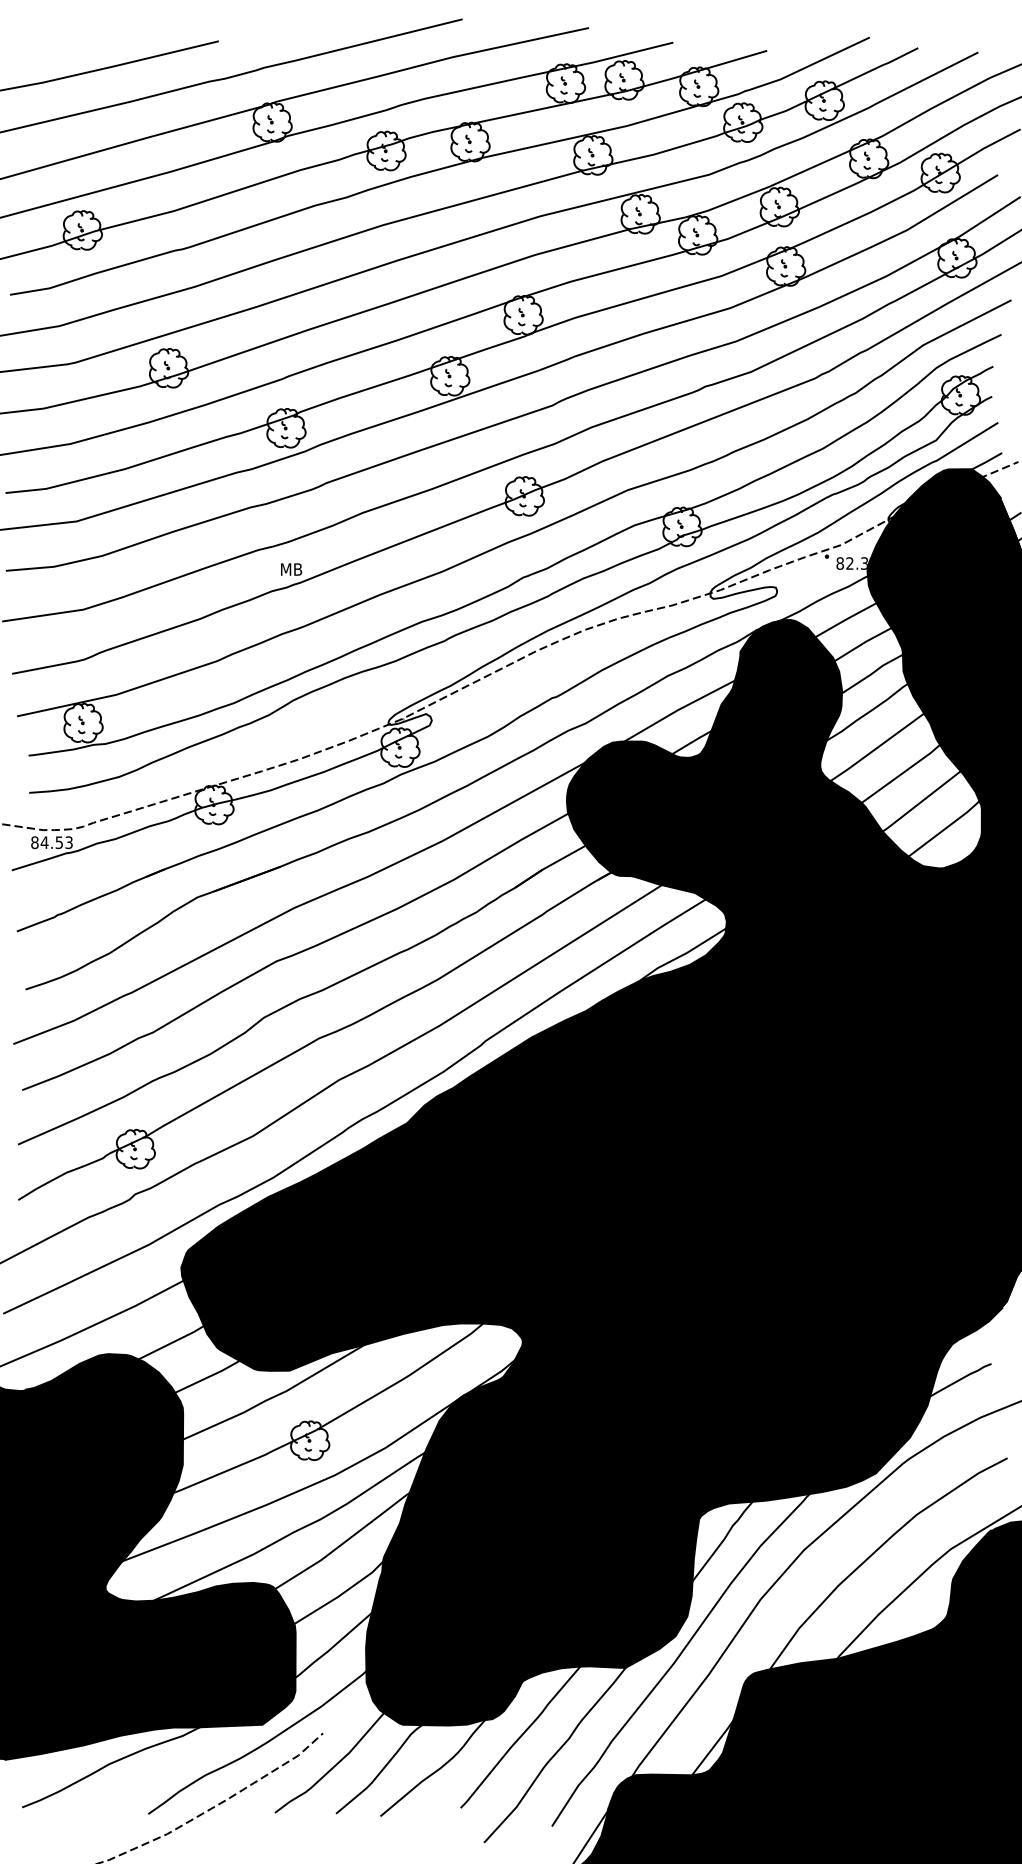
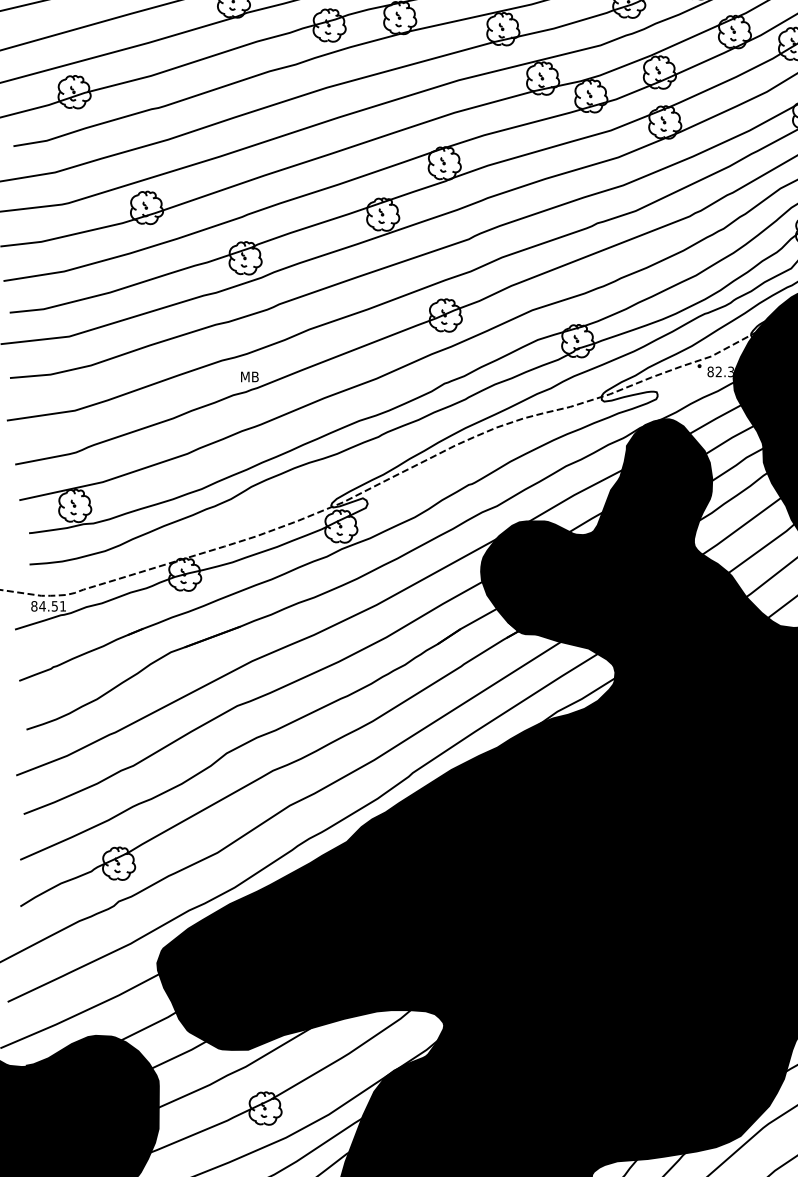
text: (68, 842) -> (62, 606), 84.53 -> 84.51

